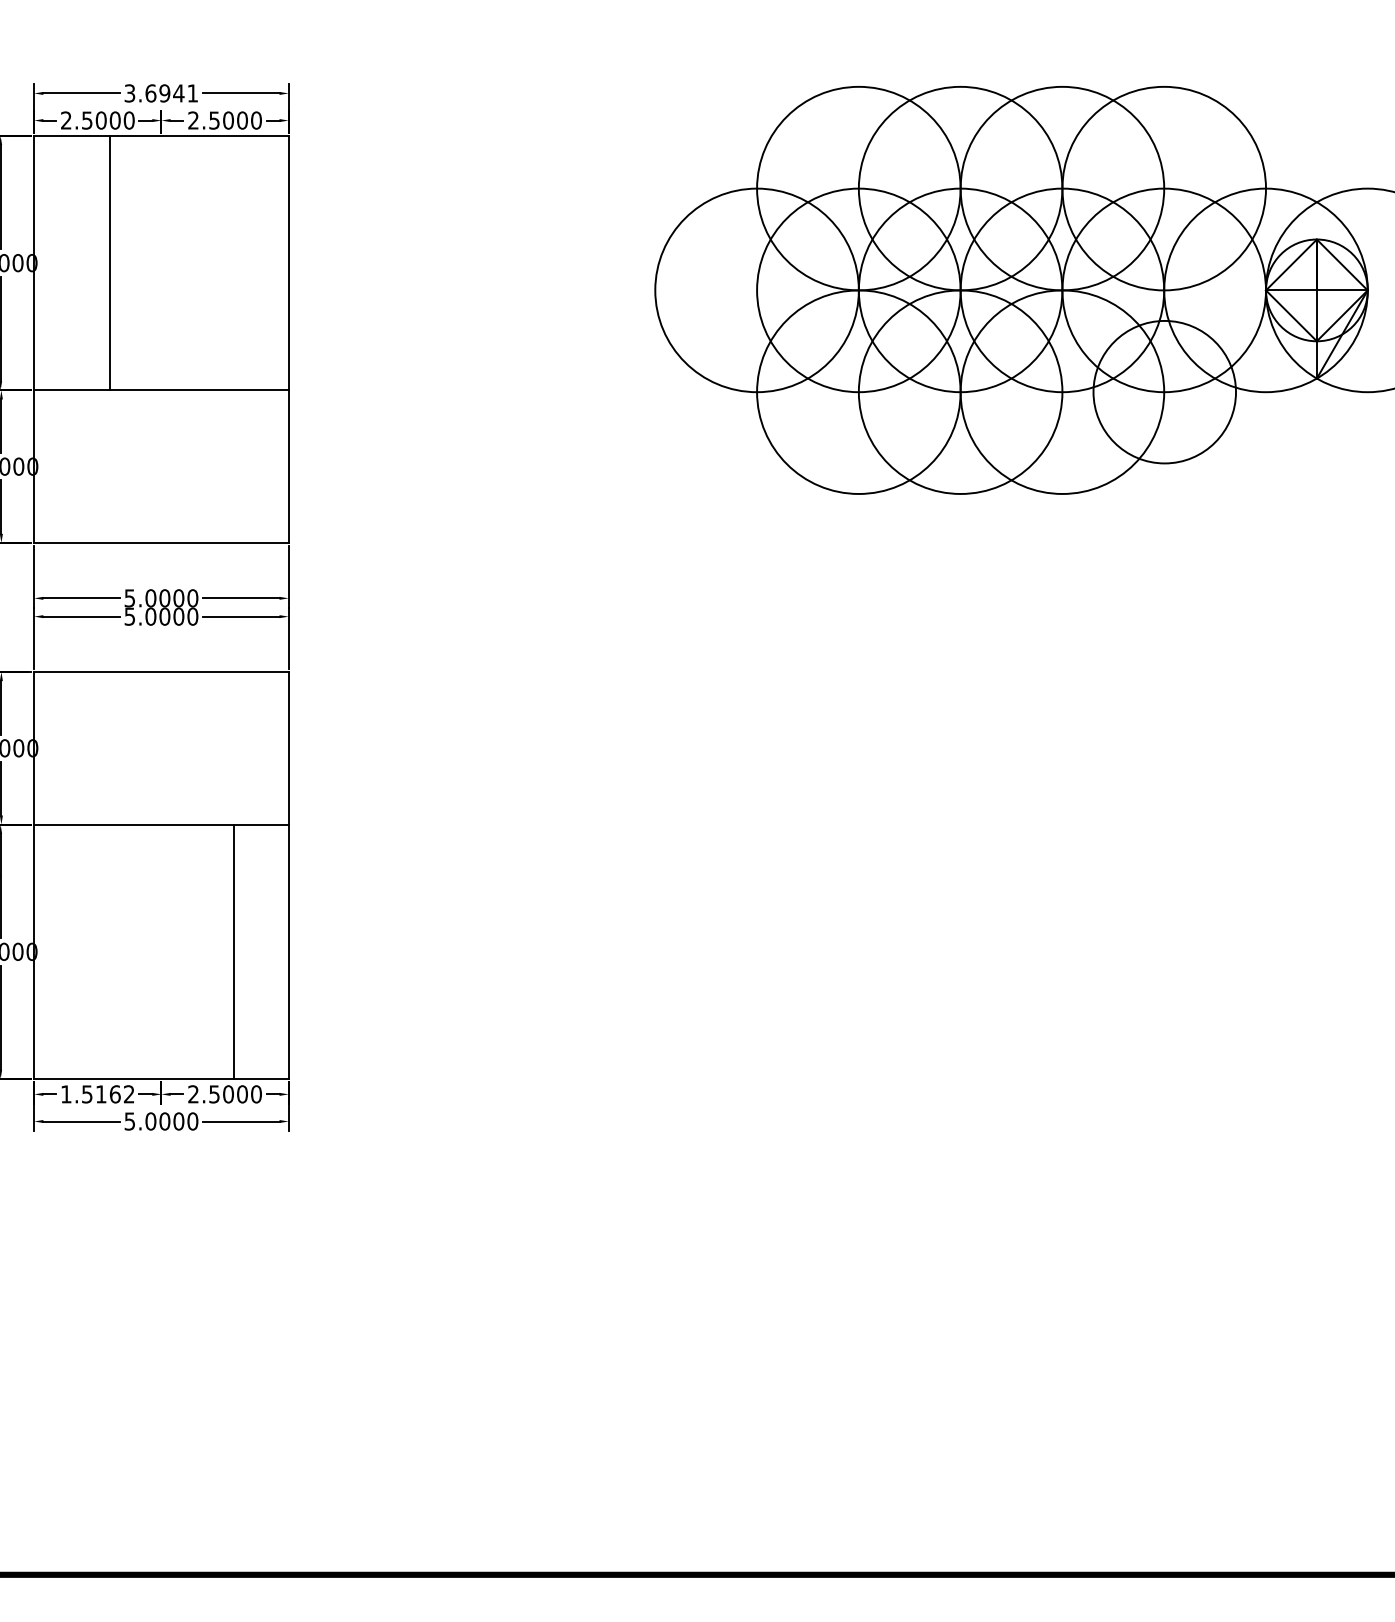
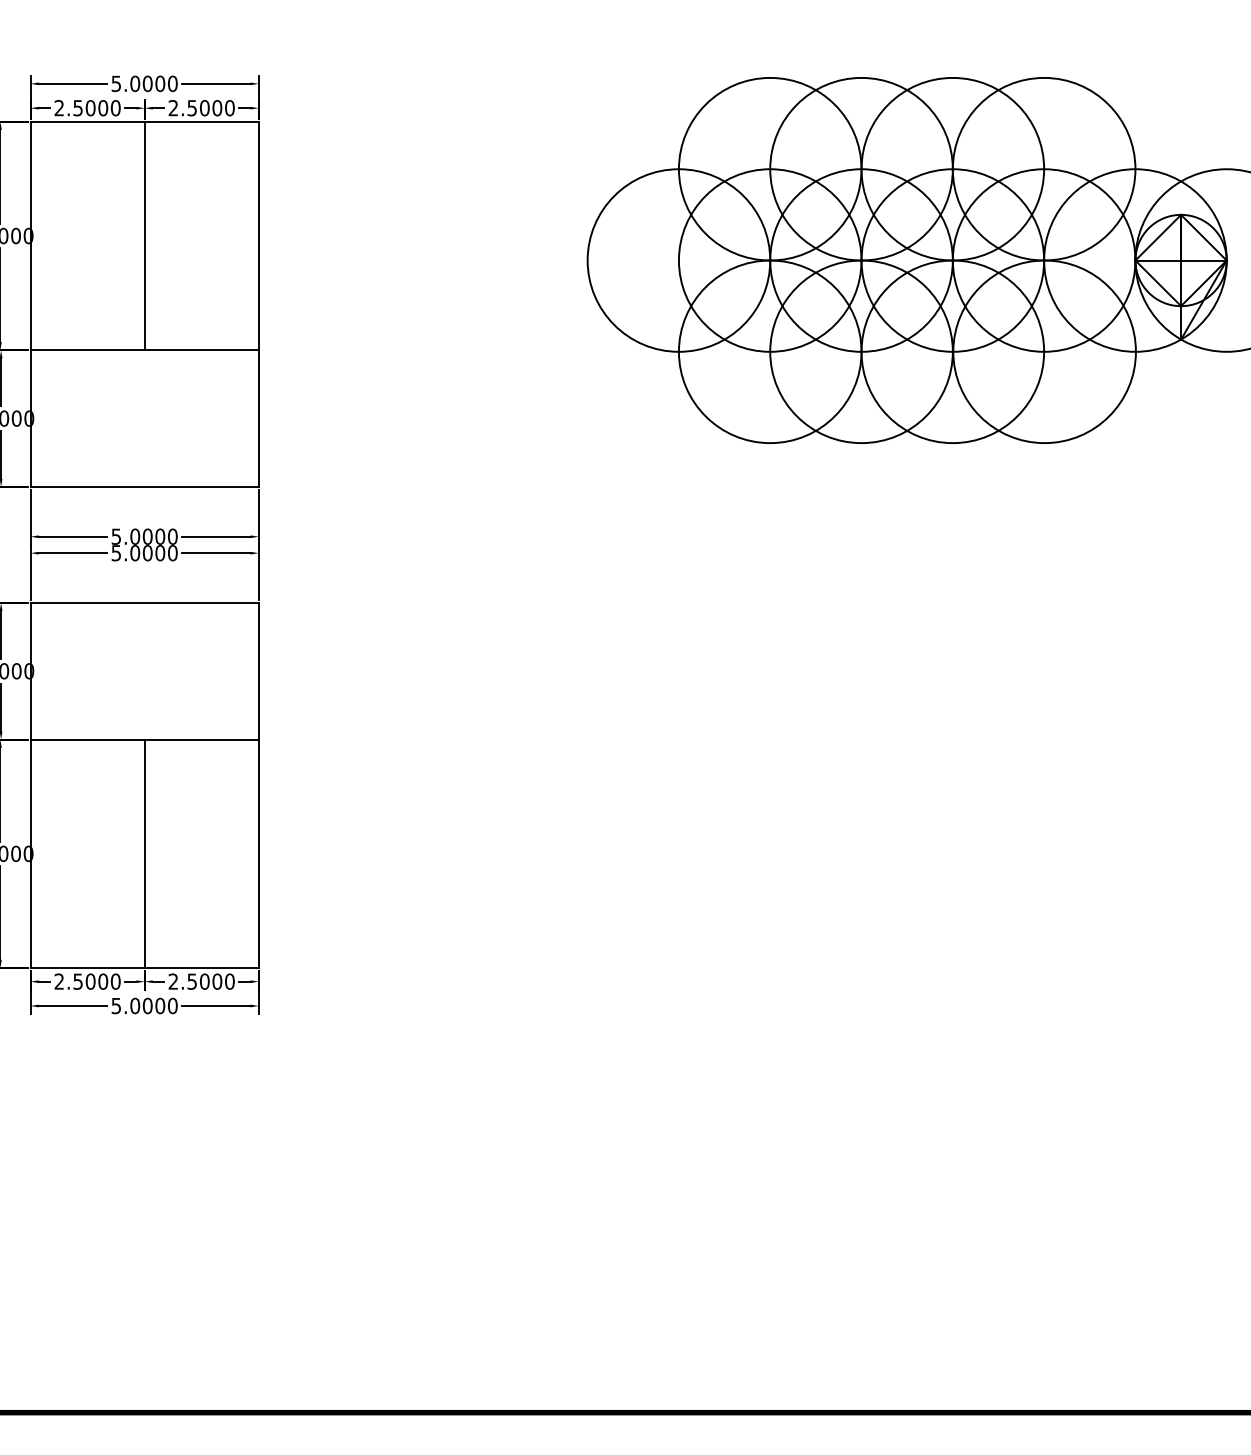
text: (161, 93) -> (144, 83), 3.6941 -> 5.0000
line: (110, 262) -> (144, 235), moved
circle: (1164, 391) -> (1044, 351), size x1.43
line: (234, 951) -> (144, 853), moved
text: (97, 1094) -> (87, 981), 1.5162 -> 2.5000

